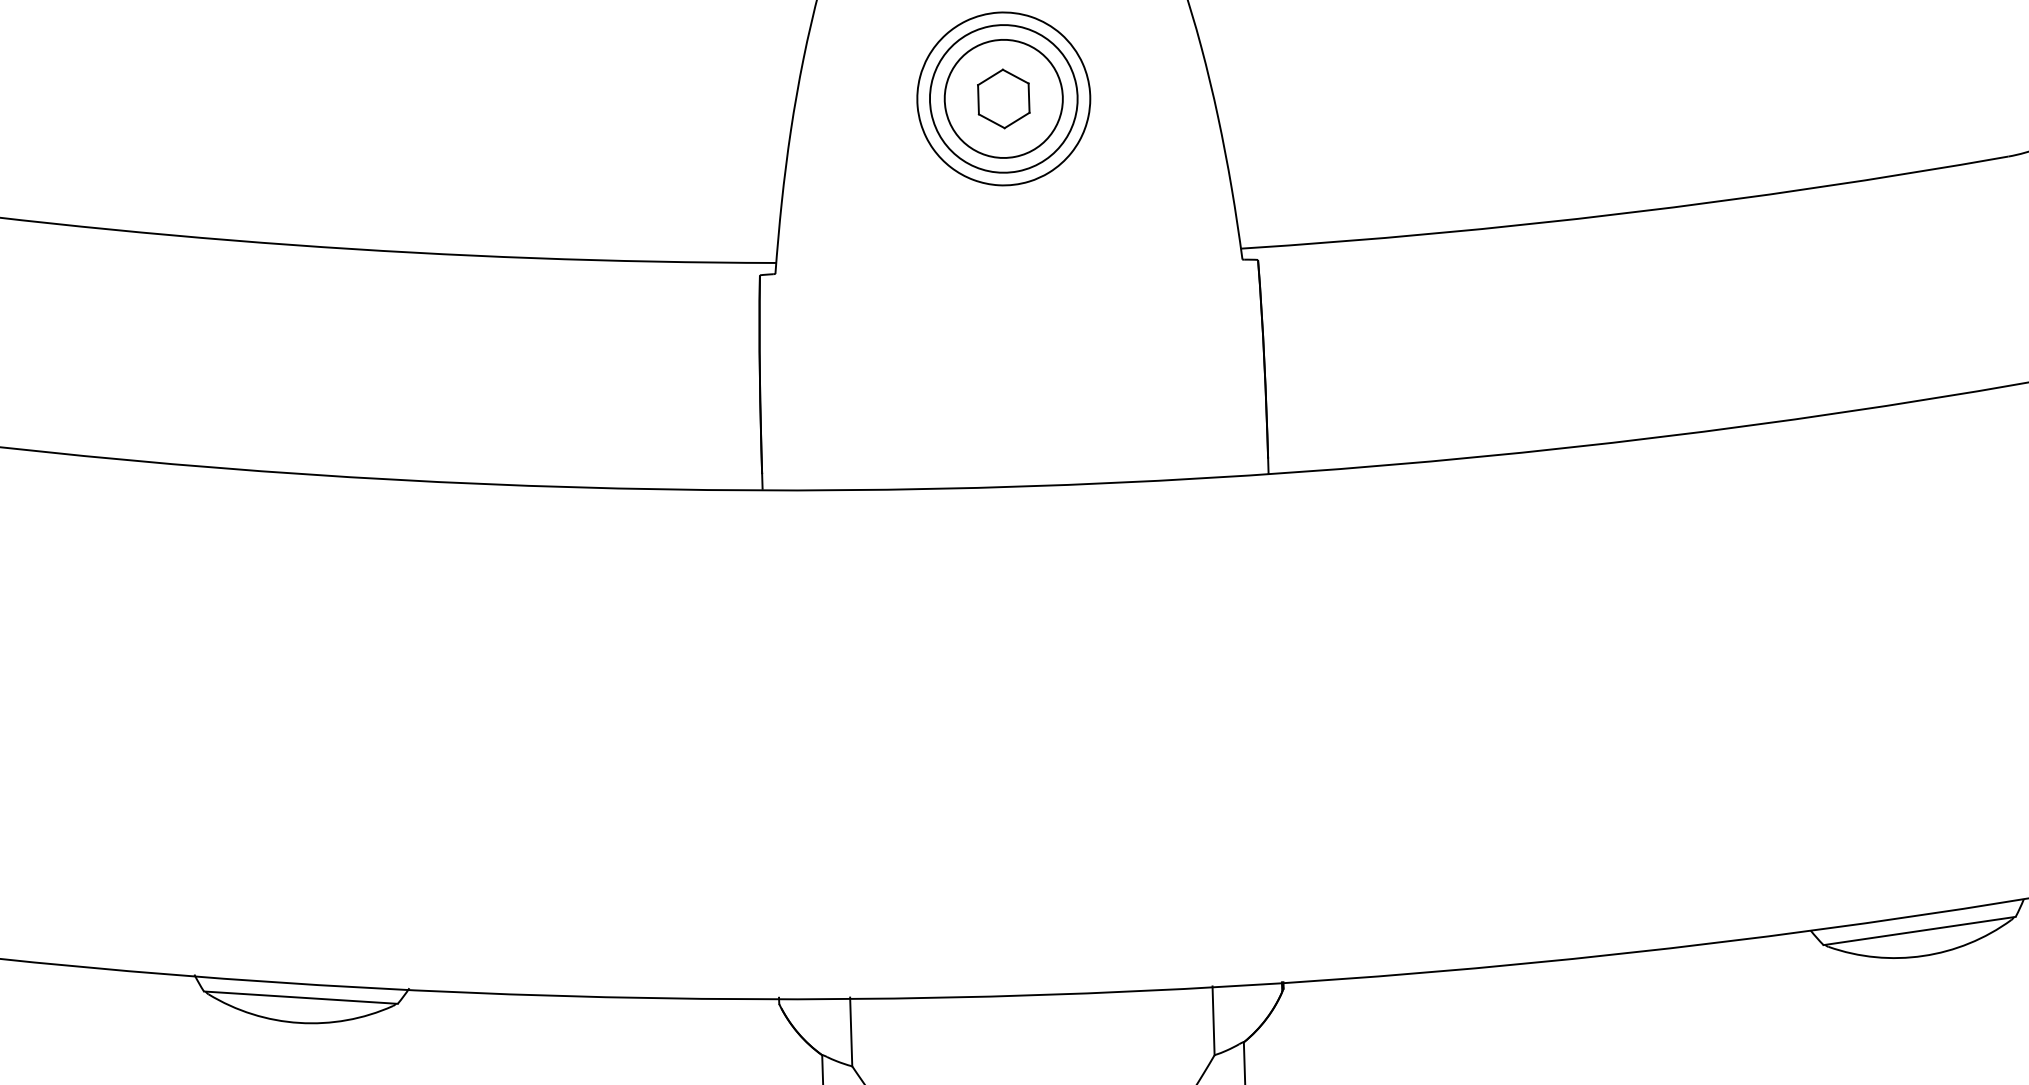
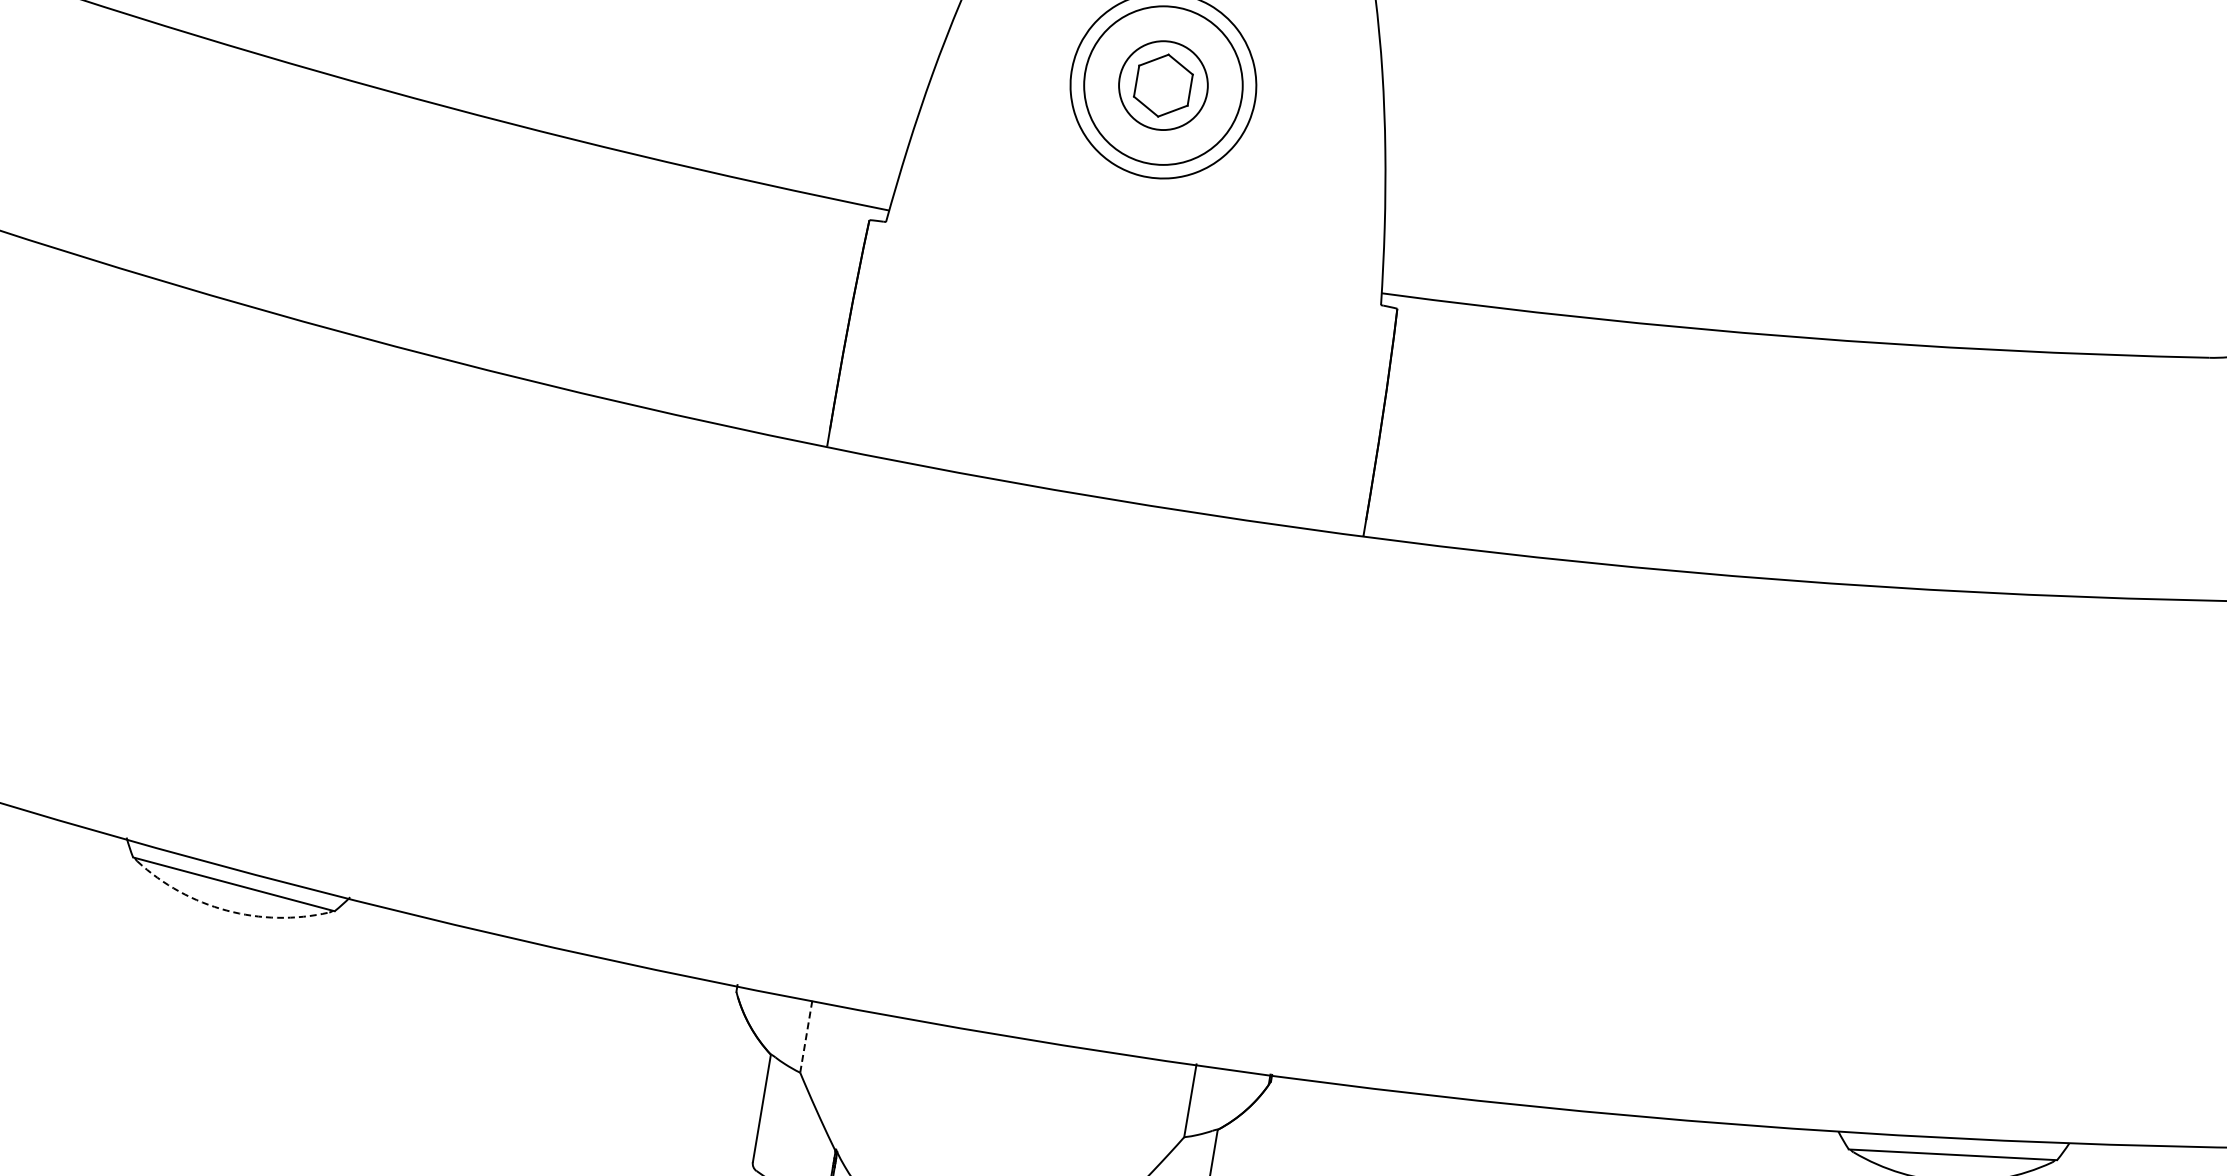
circle: (1003, 98) -> (1163, 85), size x0.7
arc: (298, 1022) -> (226, 910), solid -> dashed
line: (851, 1032) -> (806, 1036), solid -> dashed

